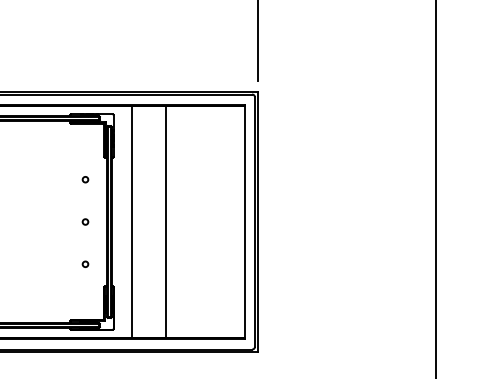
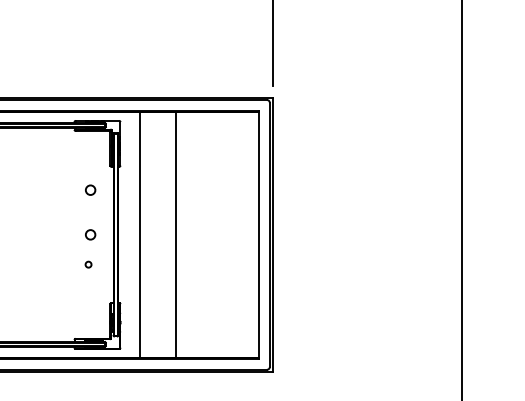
circle: (85, 179) -> (90, 189), size x1.6
circle: (85, 221) -> (90, 234), size x1.6
circle: (85, 264) -> (88, 264), moved

